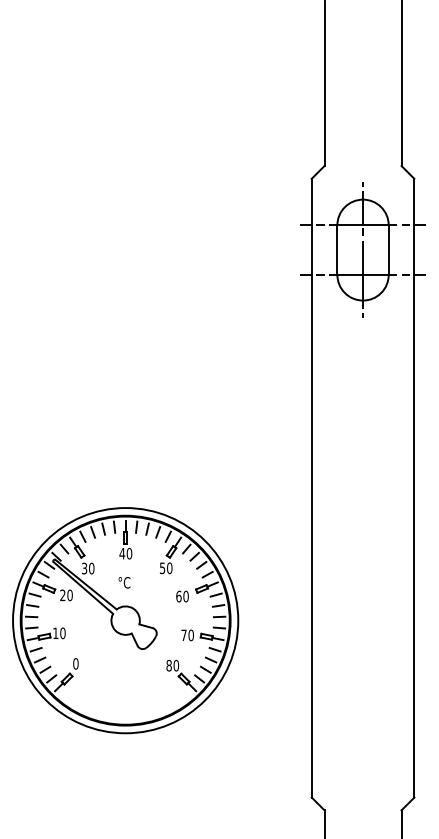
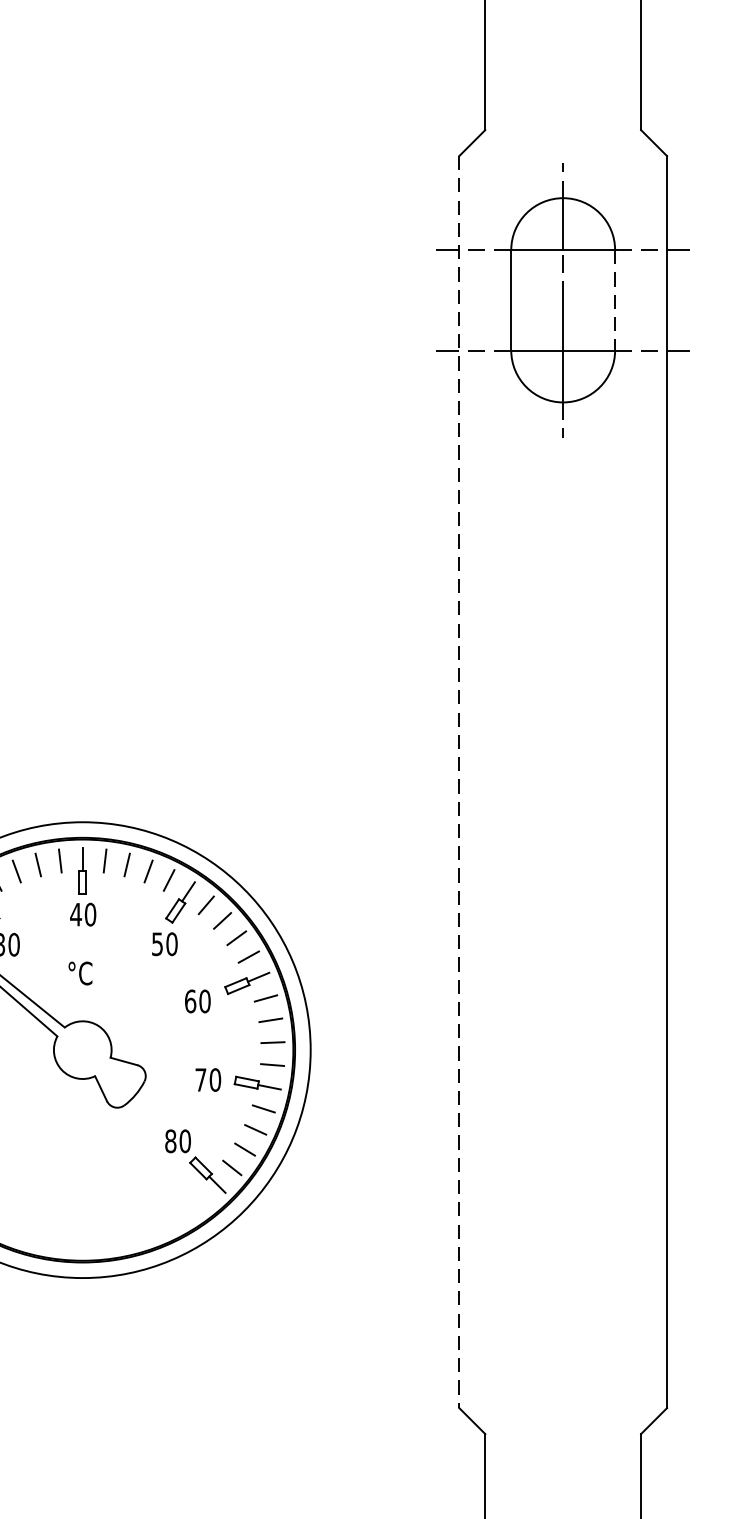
line: (388, 250) -> (614, 301), solid -> dashed
line: (311, 488) -> (458, 782), solid -> dashed

